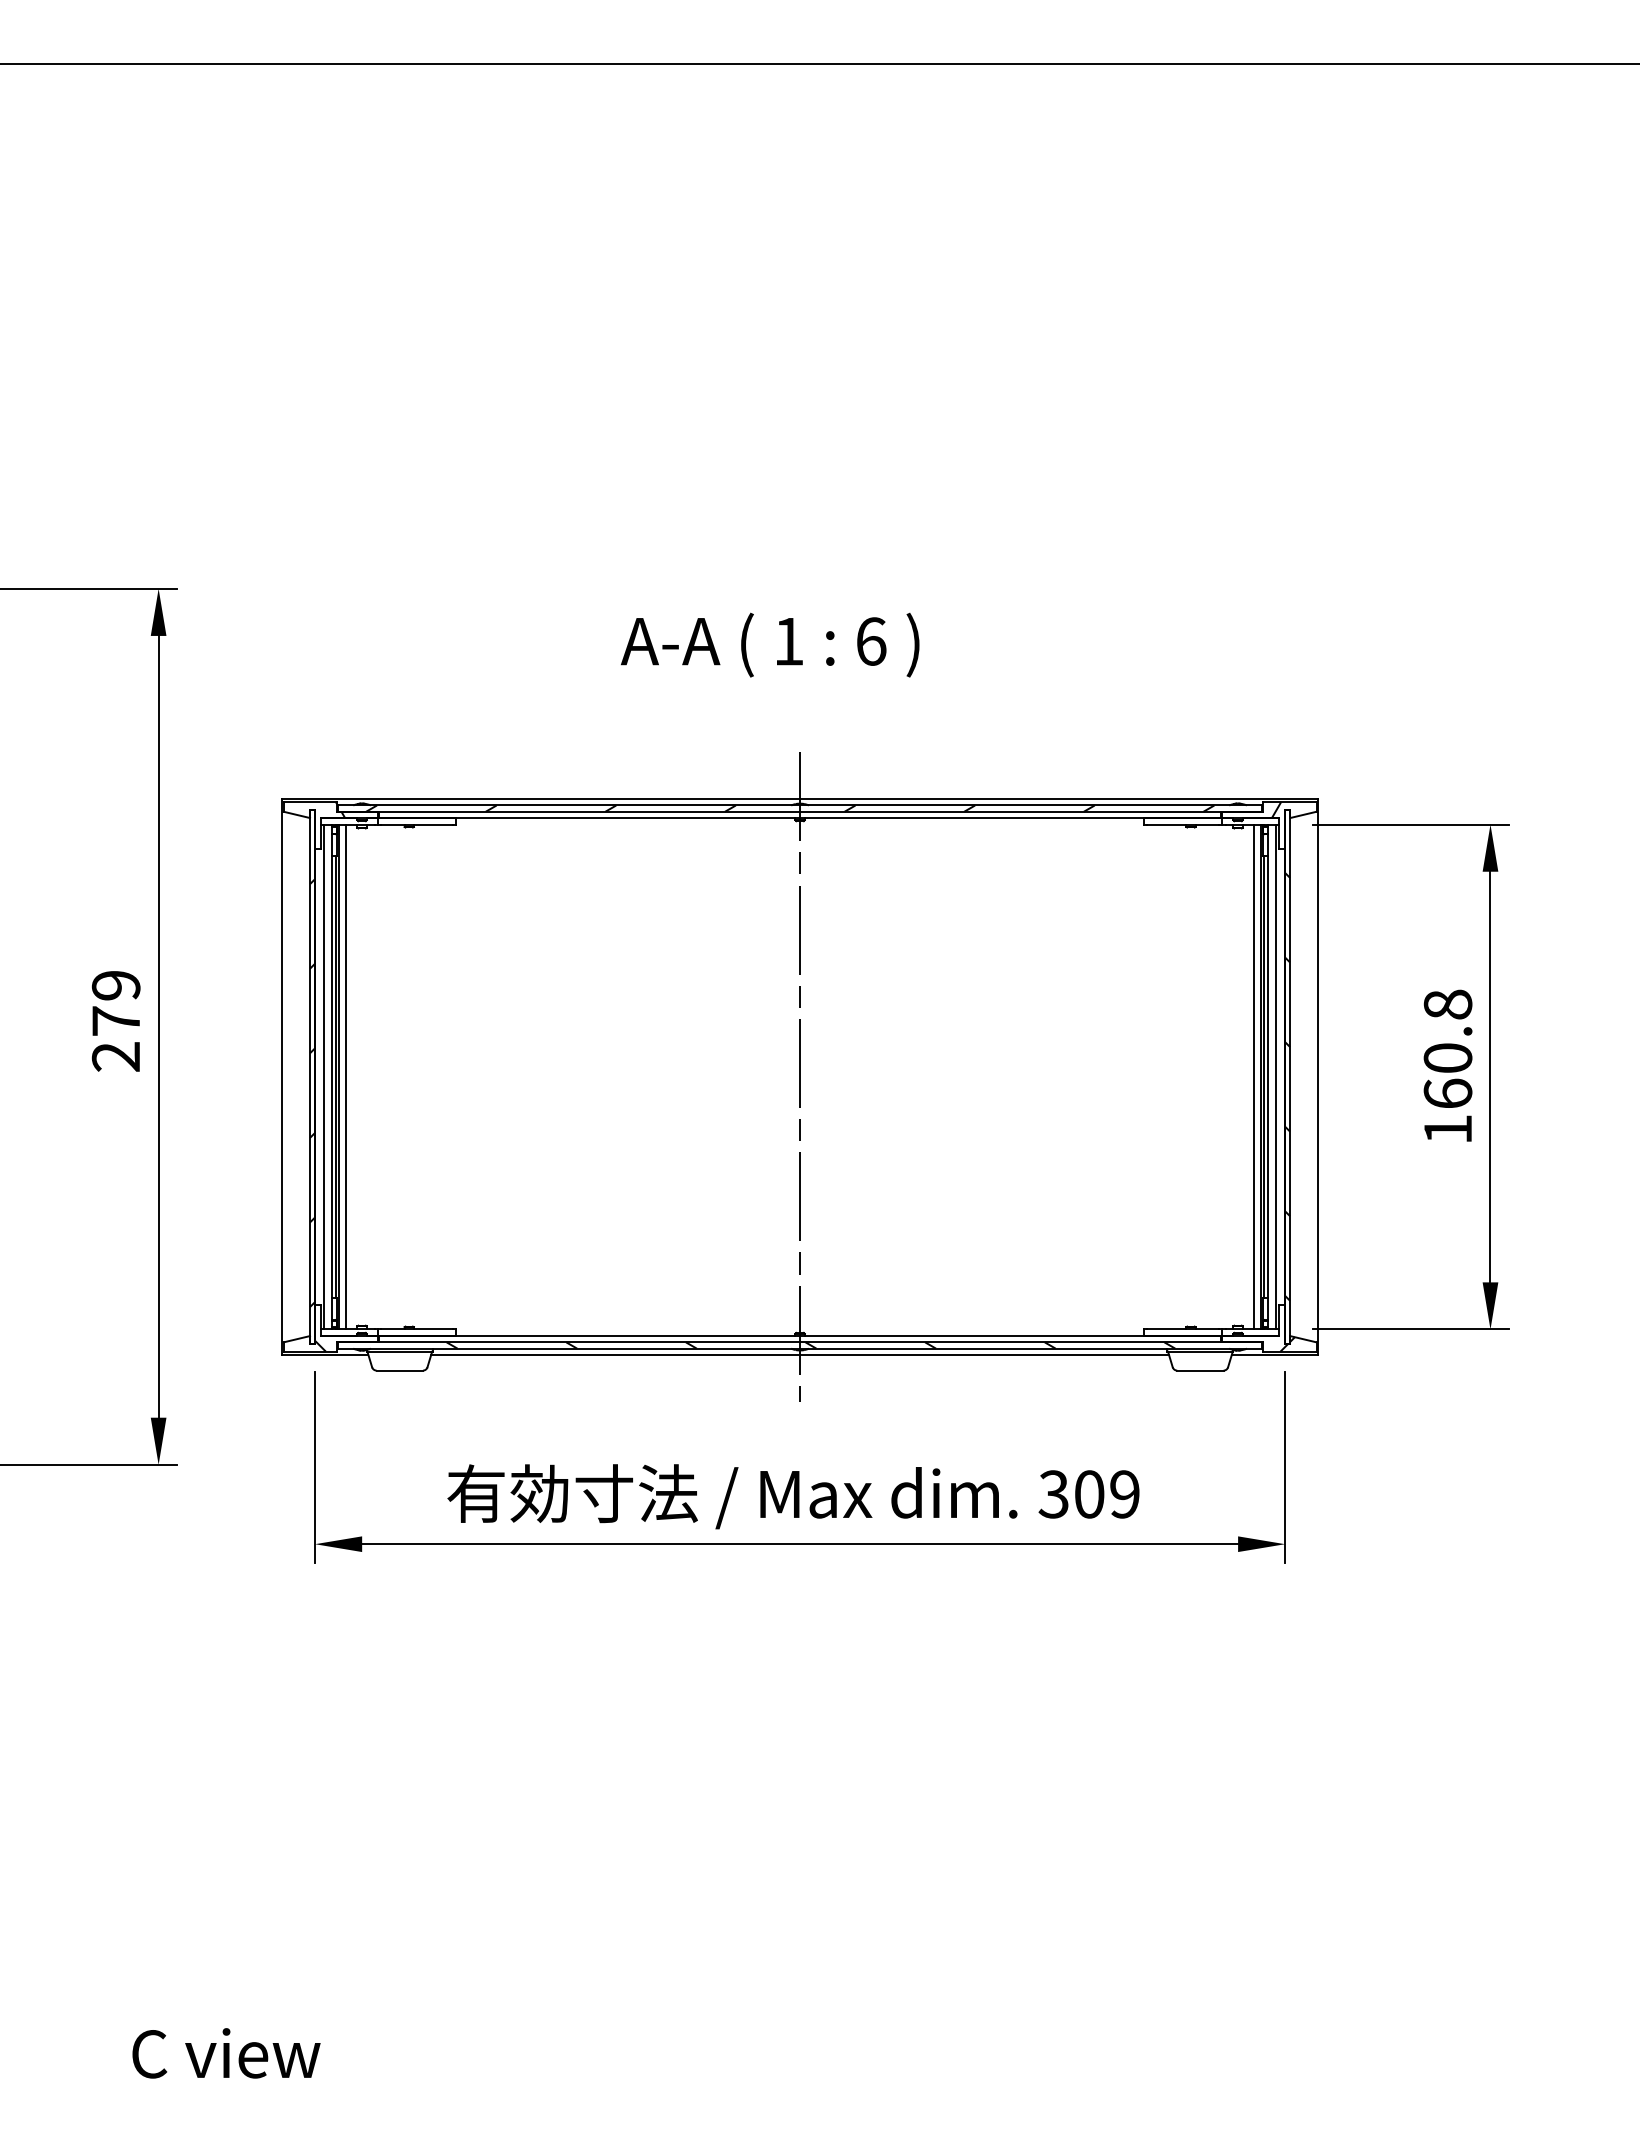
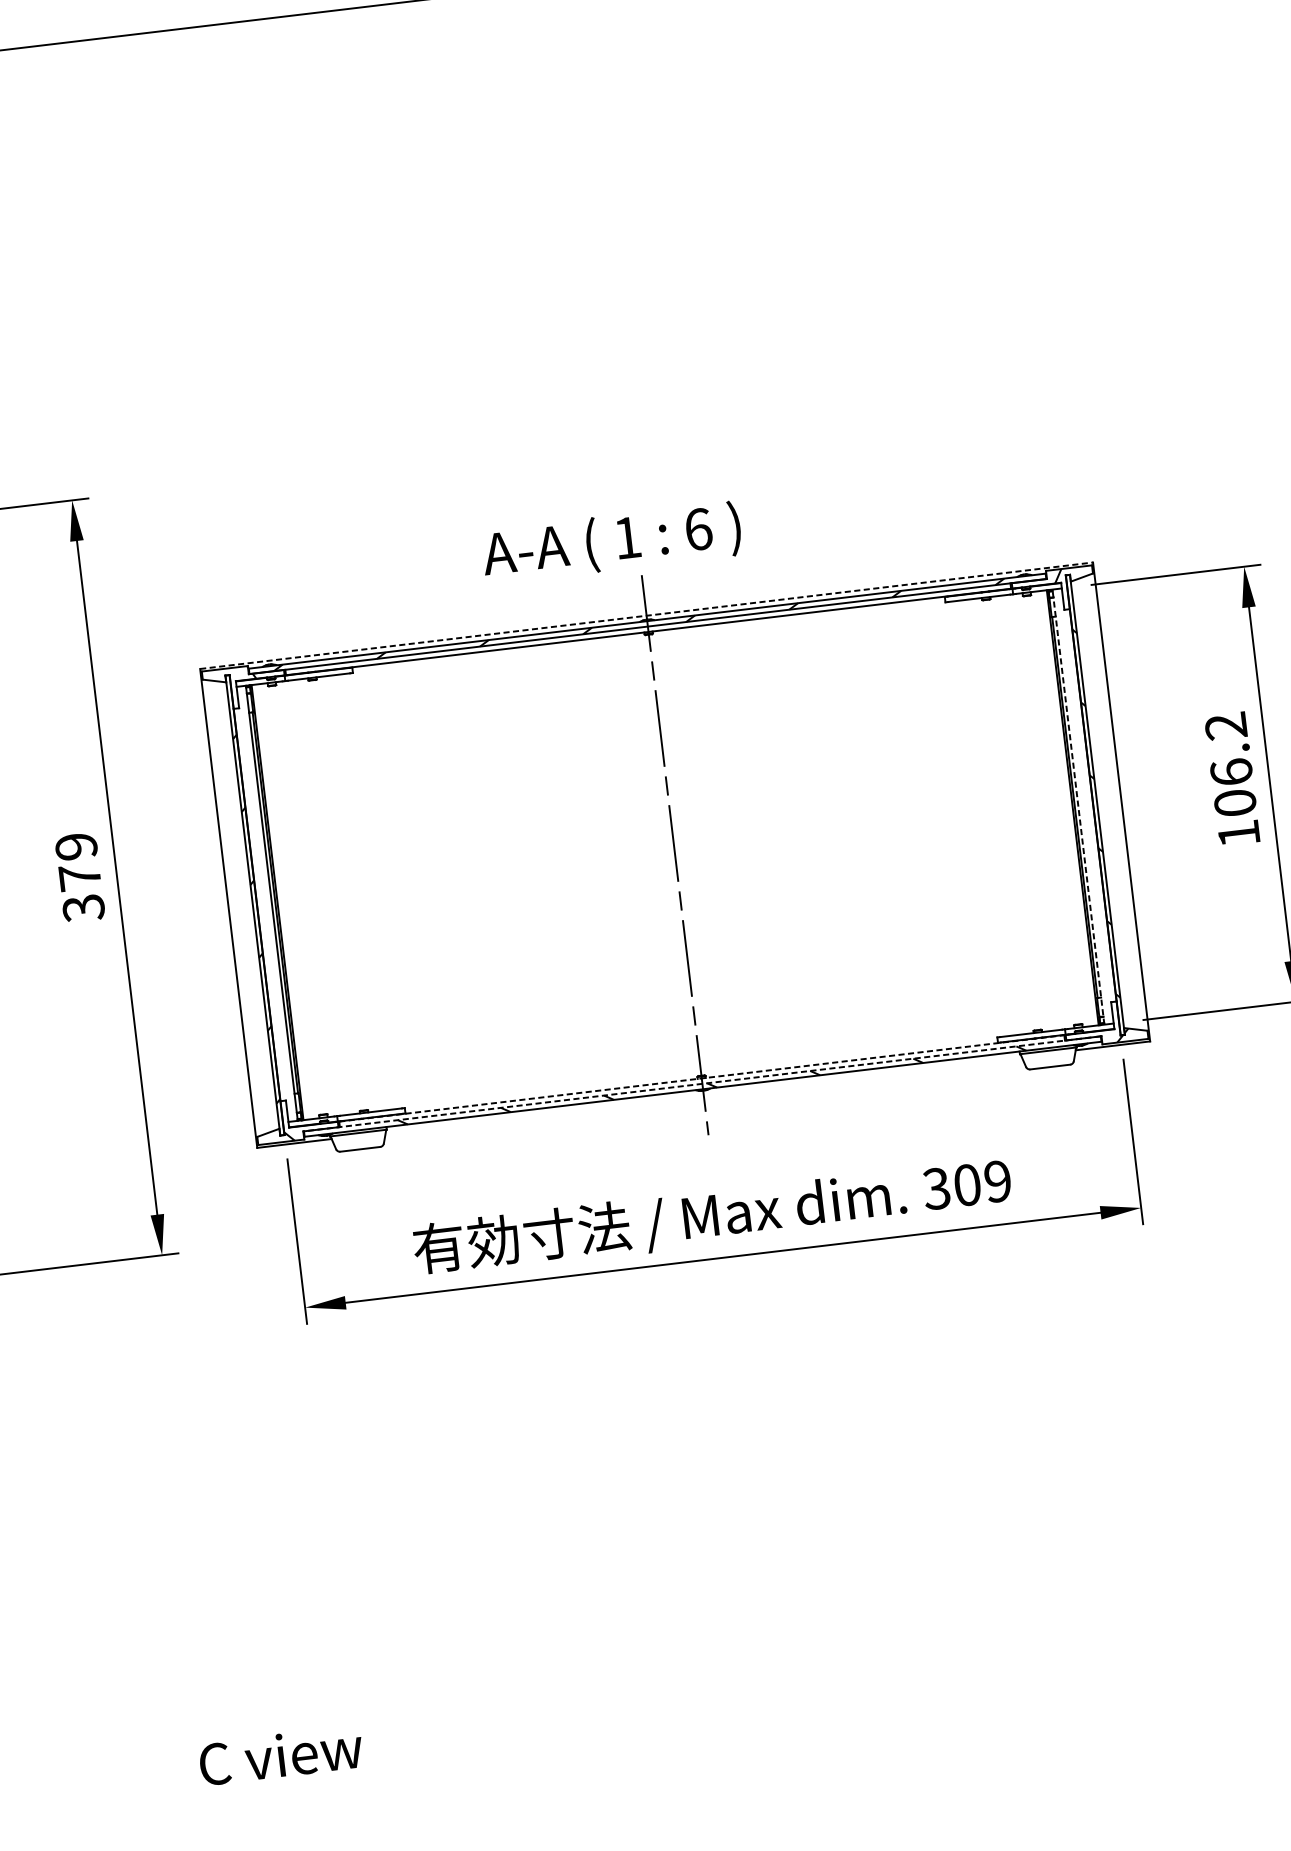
text: (770, 644) -> (611, 542), moved
line: (800, 799) -> (646, 615), solid -> dashed
text: (1447, 1048) -> (1230, 764), 160.8 -> 106.2
text: (116, 1057) -> (84, 908), 279 -> 379
line: (324, 1076) -> (265, 903), removed
line: (346, 1076) -> (284, 901), removed
line: (1253, 1076) -> (1065, 808), removed
line: (1268, 1076) -> (1078, 806), solid -> dashed
line: (1275, 1076) -> (1084, 805), removed
line: (800, 1336) -> (702, 1078), solid -> dashed
line: (799, 1342) -> (701, 1084), solid -> dashed
line: (800, 1354) -> (704, 1094), removed

